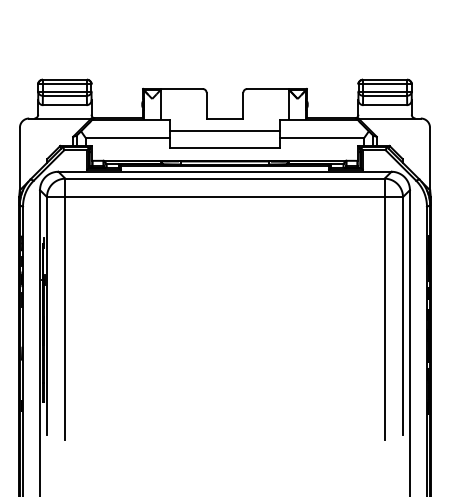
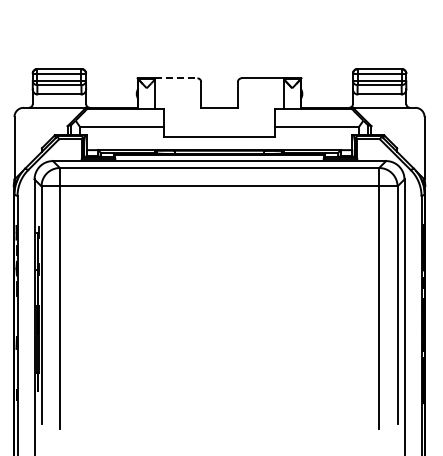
line: (182, 89) -> (177, 78), solid -> dashed
line: (224, 131) -> (219, 120), removed

